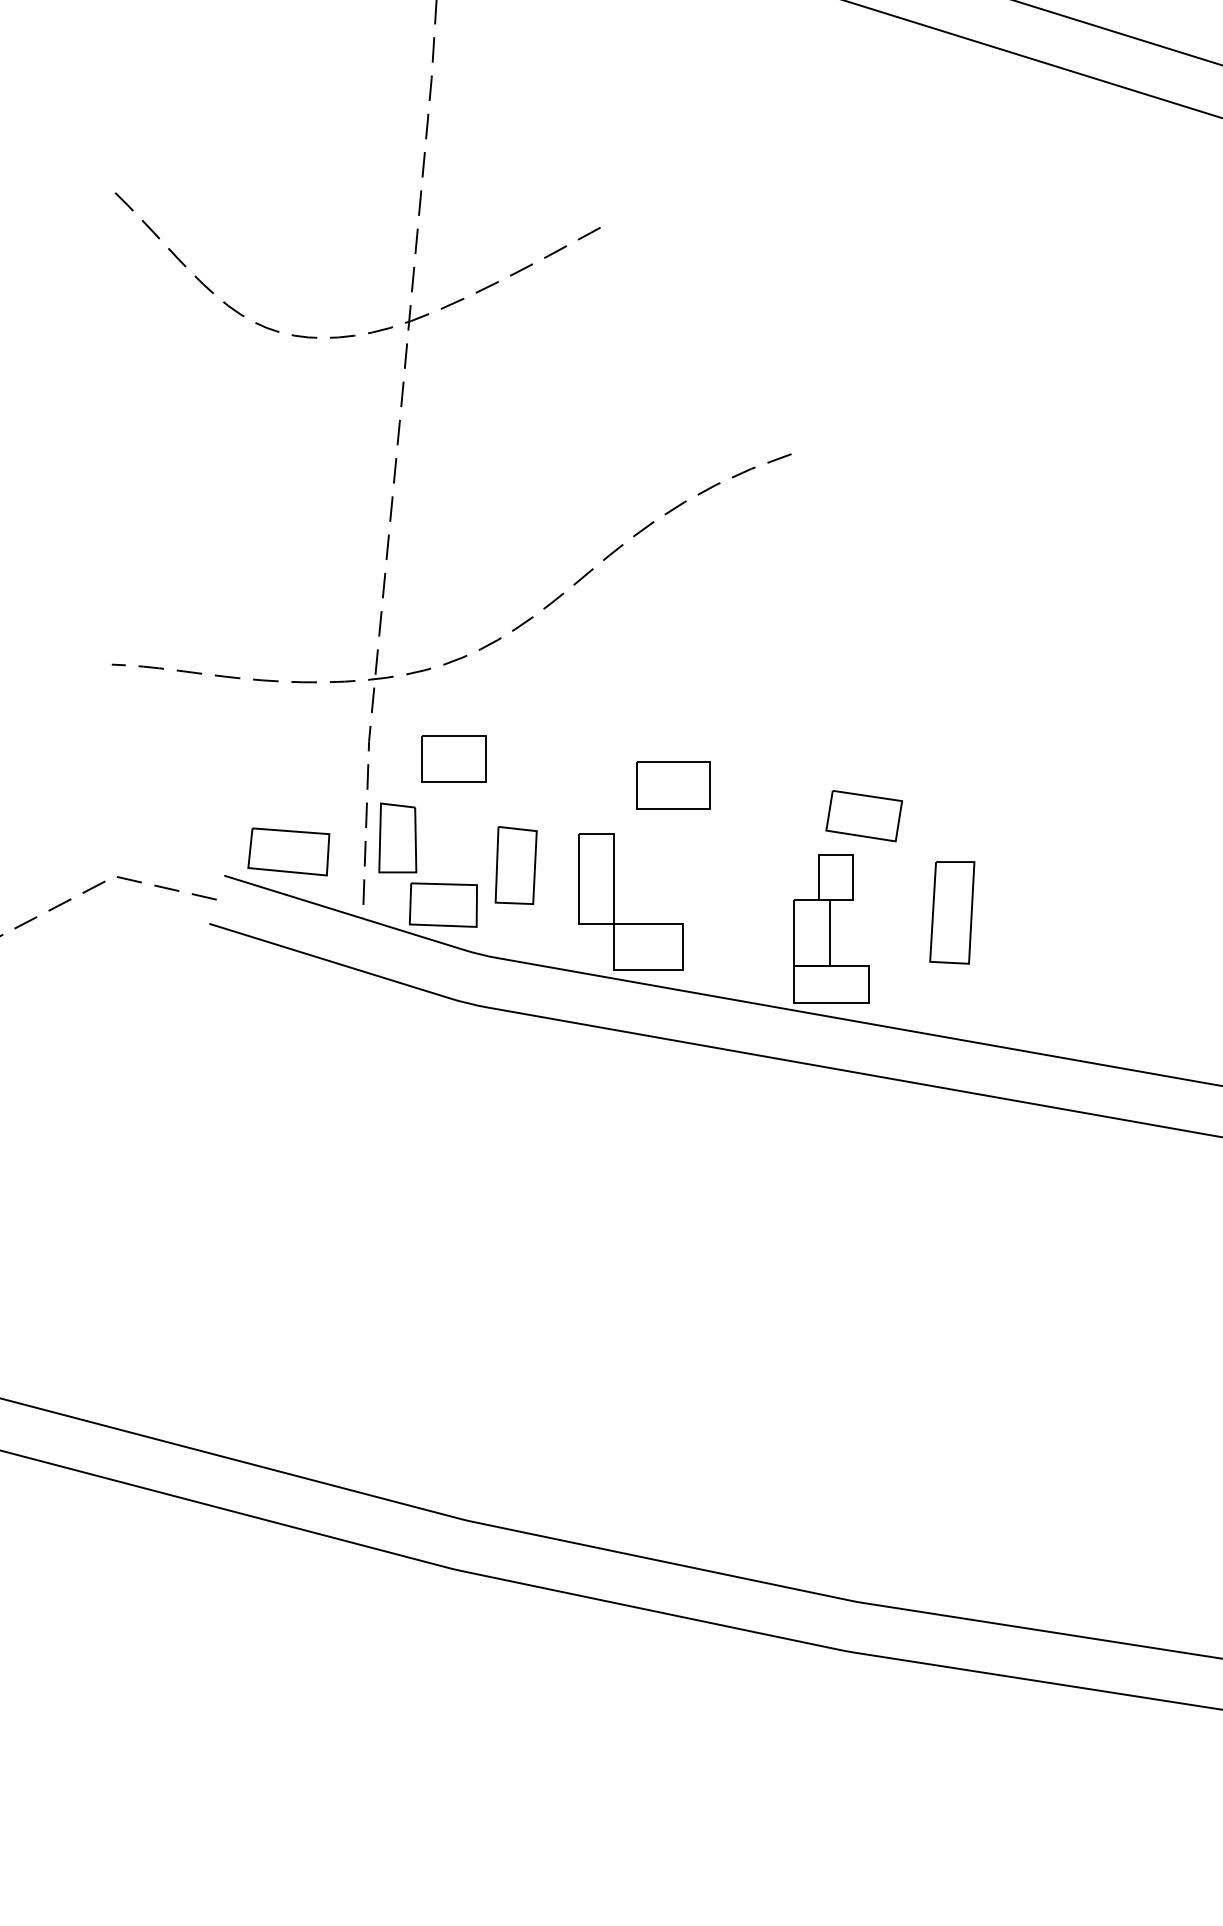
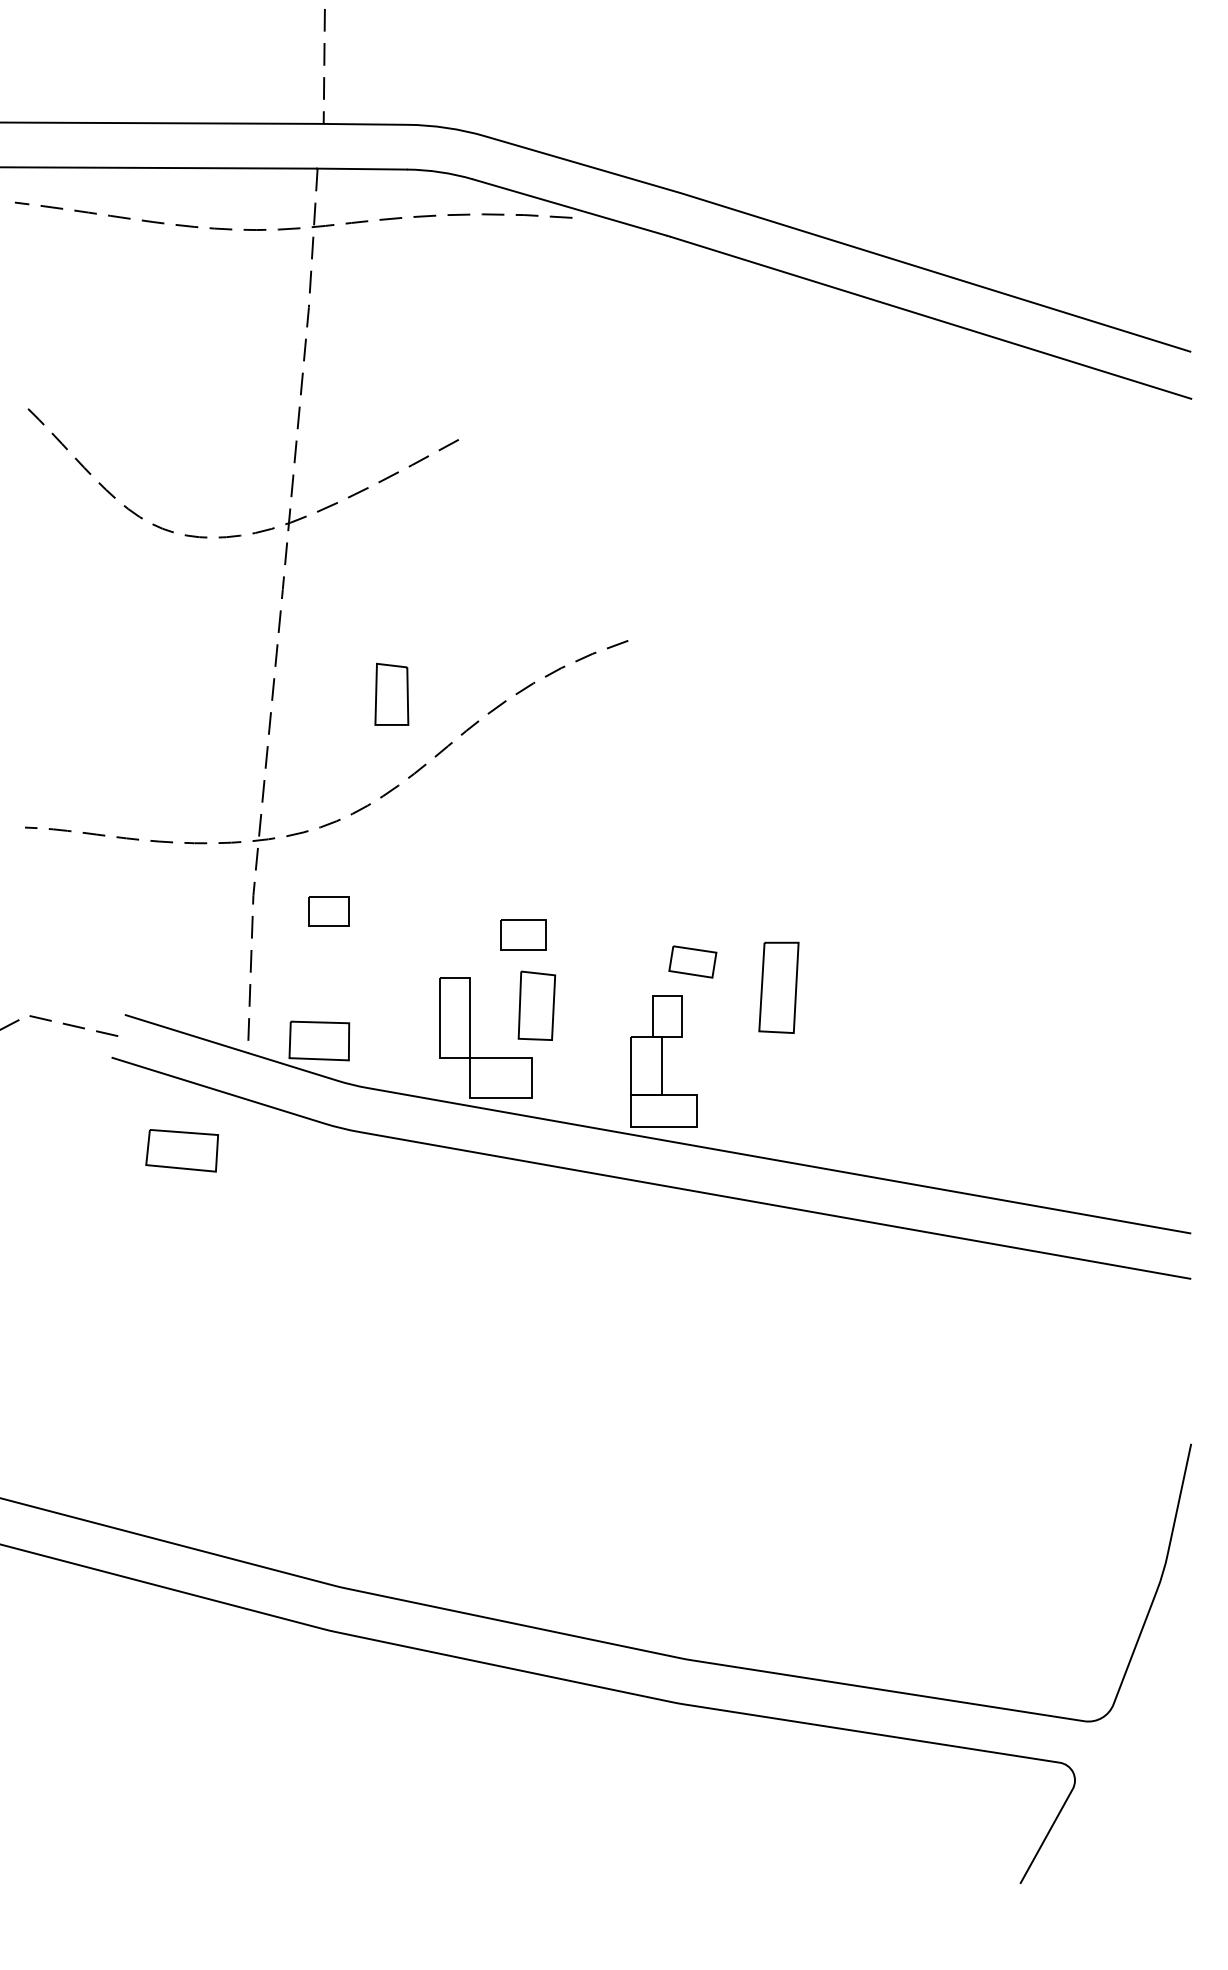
part: (453, 759) -> (328, 911), size x0.7
part: (673, 785) -> (523, 934), size x0.7
part: (863, 815) -> (692, 961), size x0.7
part: (397, 836) -> (391, 693), moved
part: (288, 851) -> (181, 1150), moved
part: (515, 865) -> (536, 1005), moved
part: (951, 912) -> (778, 987), moved

